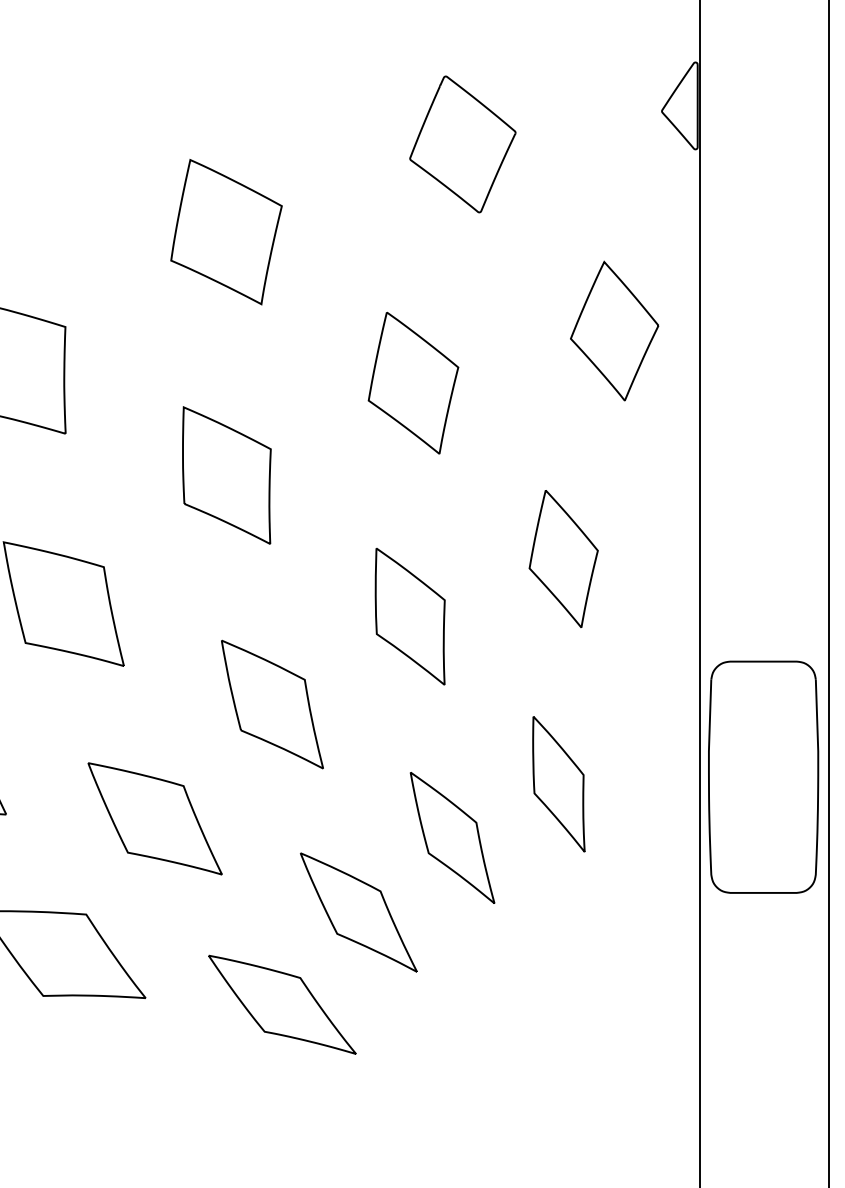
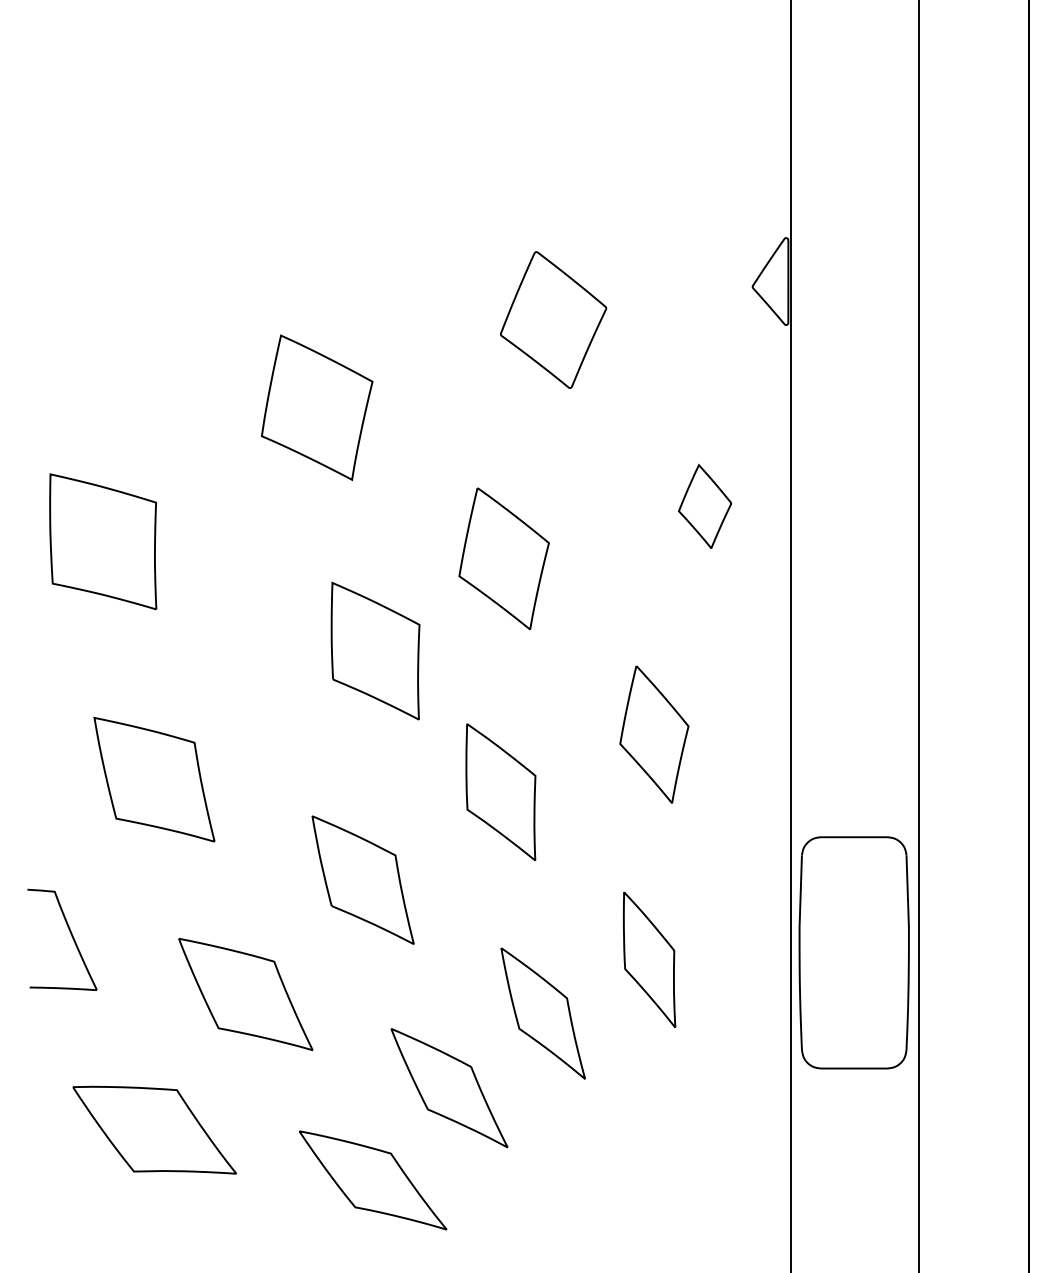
part: (613, 330) -> (704, 506), size x0.6
part: (226, 474) -> (375, 650), moved

